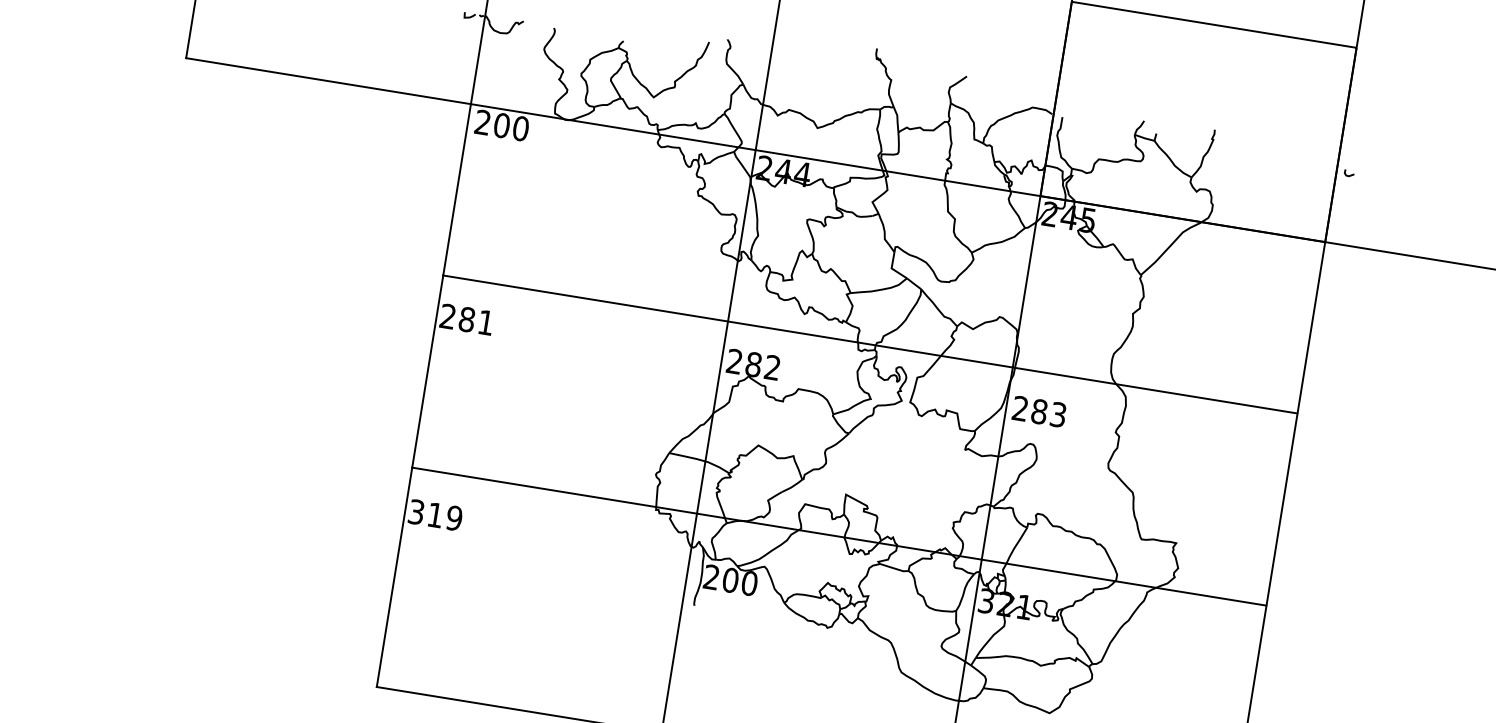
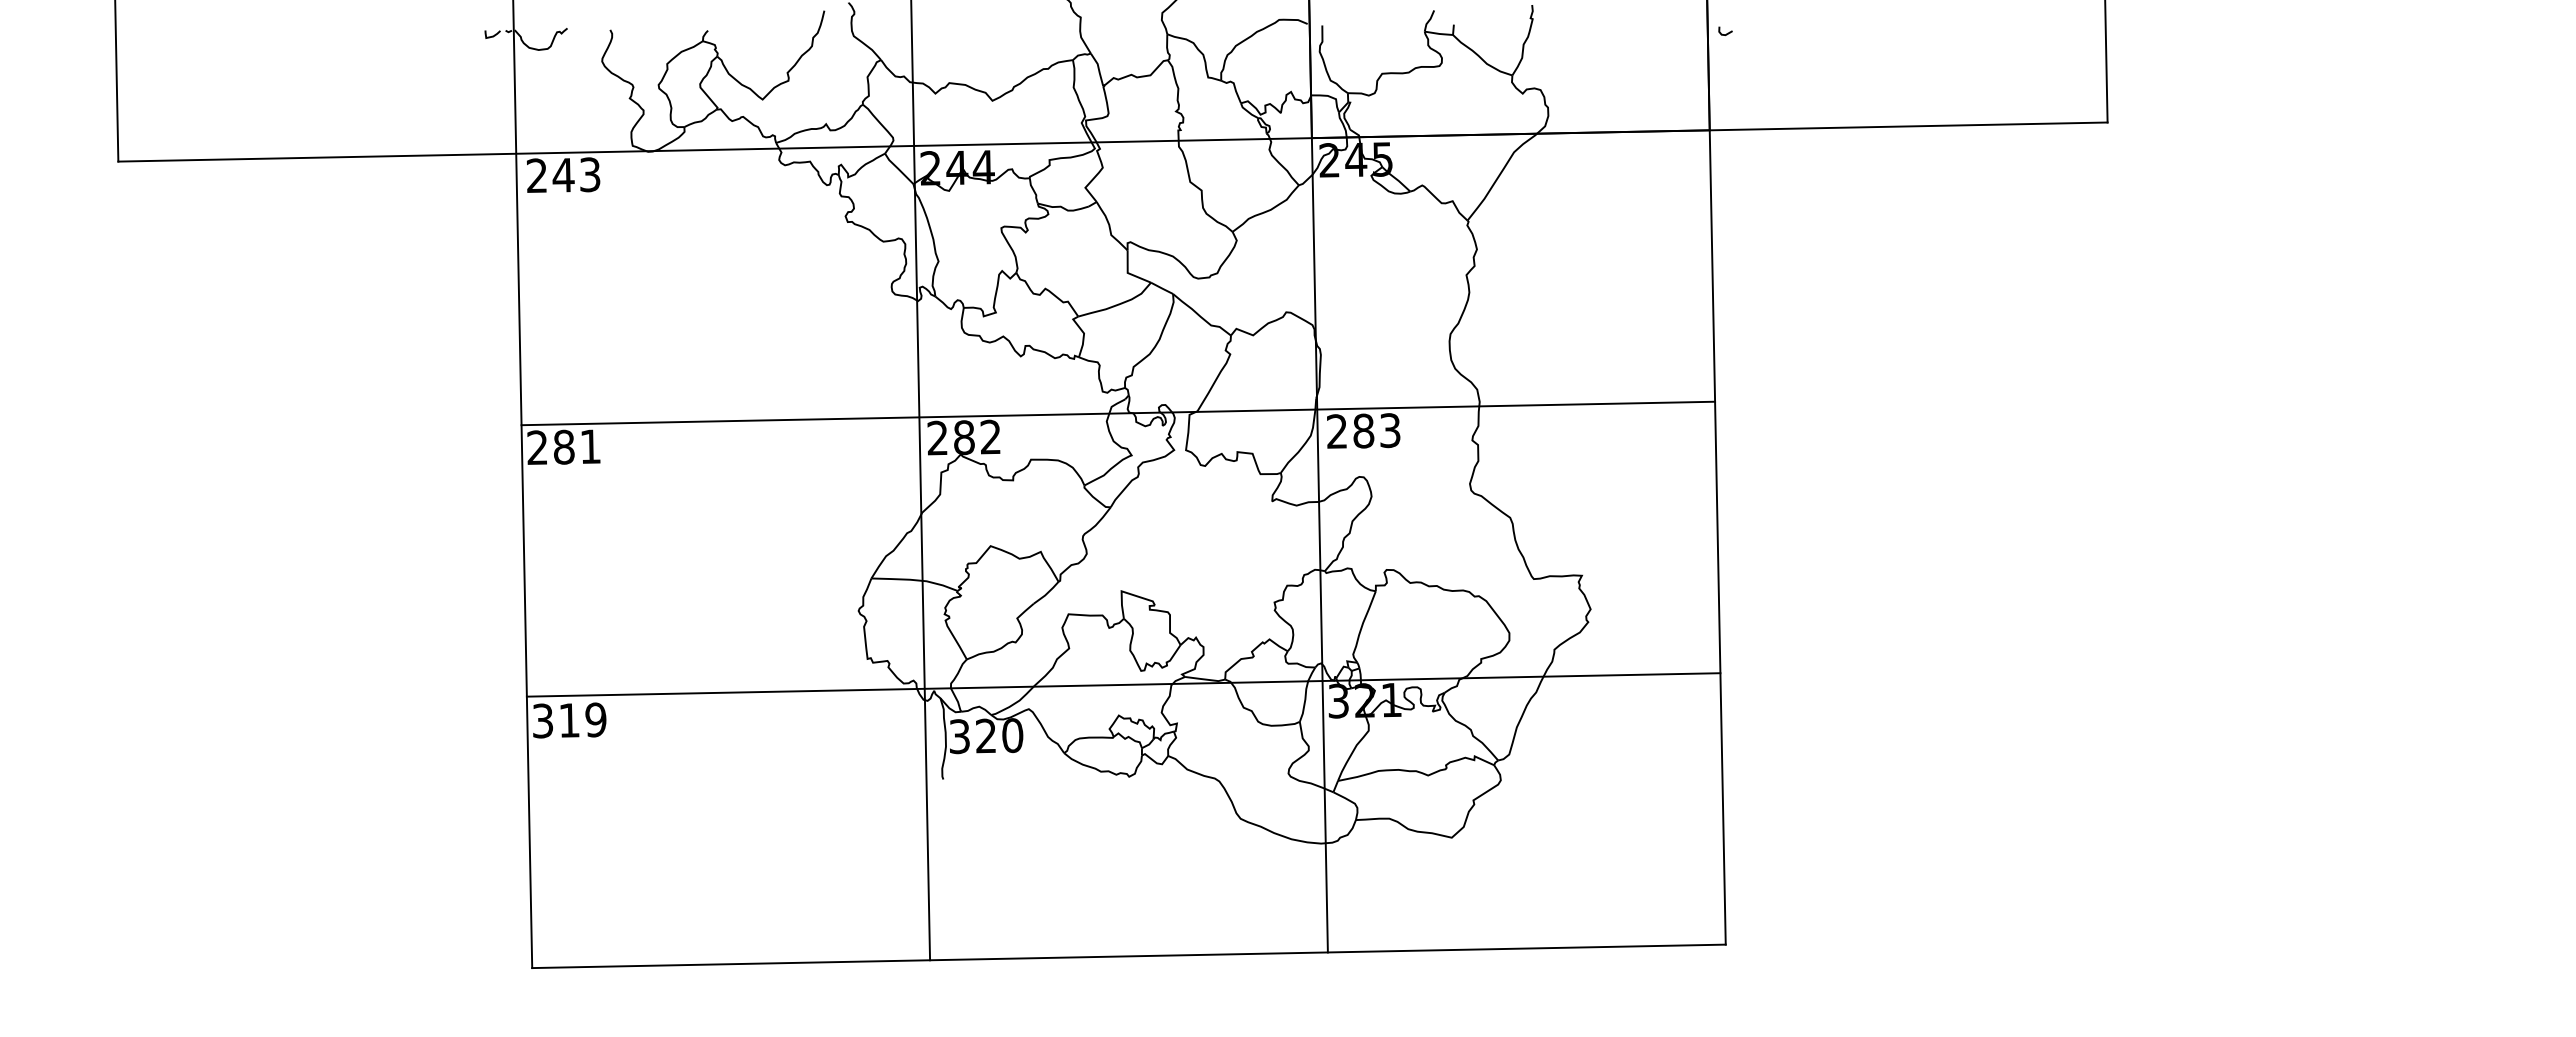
text: (511, 126) -> (576, 174), 200 -> 243
line: (870, 344) -> (1118, 413), moved
line: (839, 536) -> (1123, 684), moved
text: (720, 578) -> (972, 736), 200 -> 320

